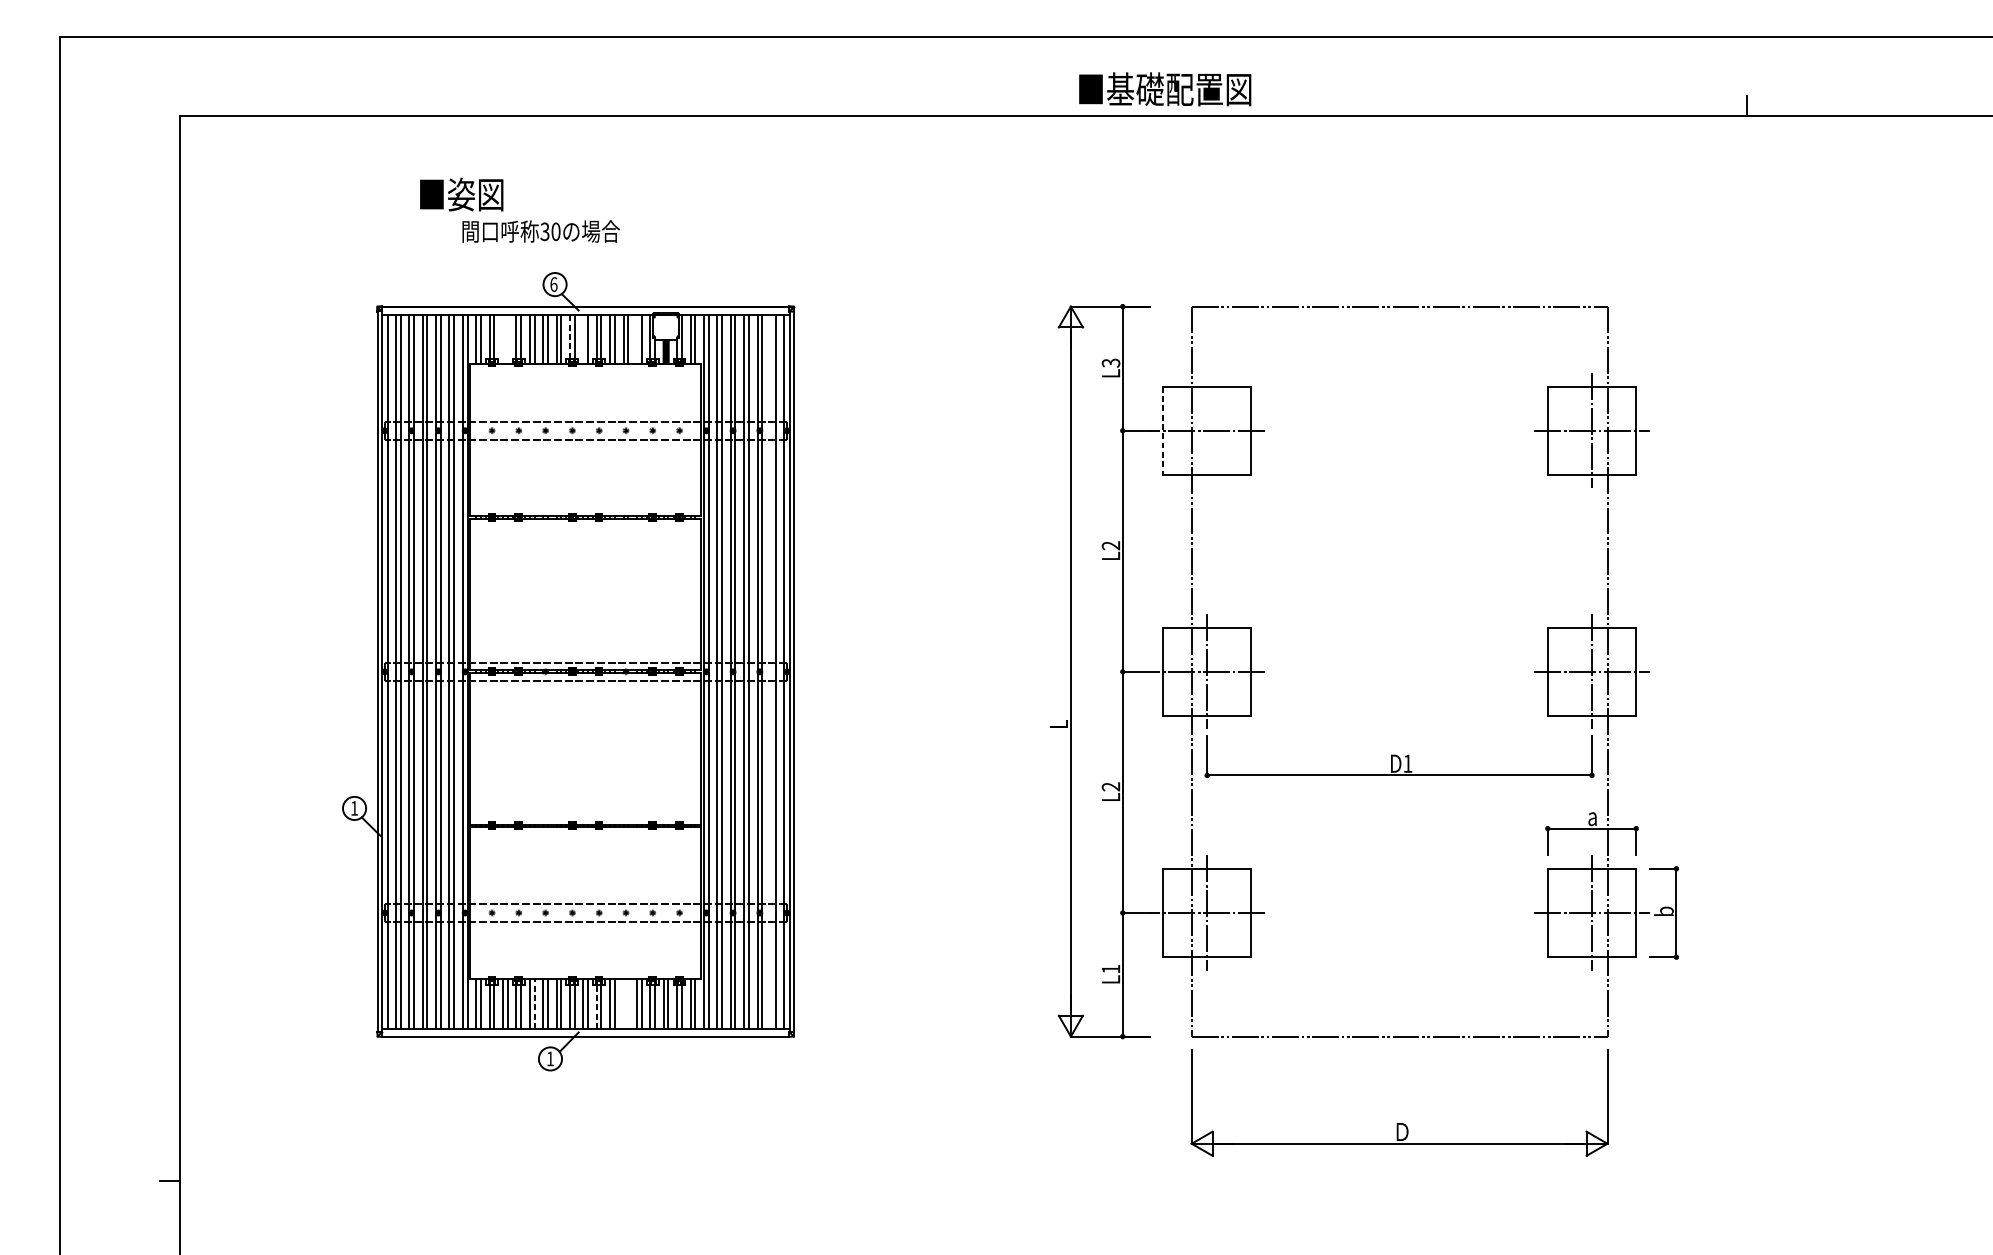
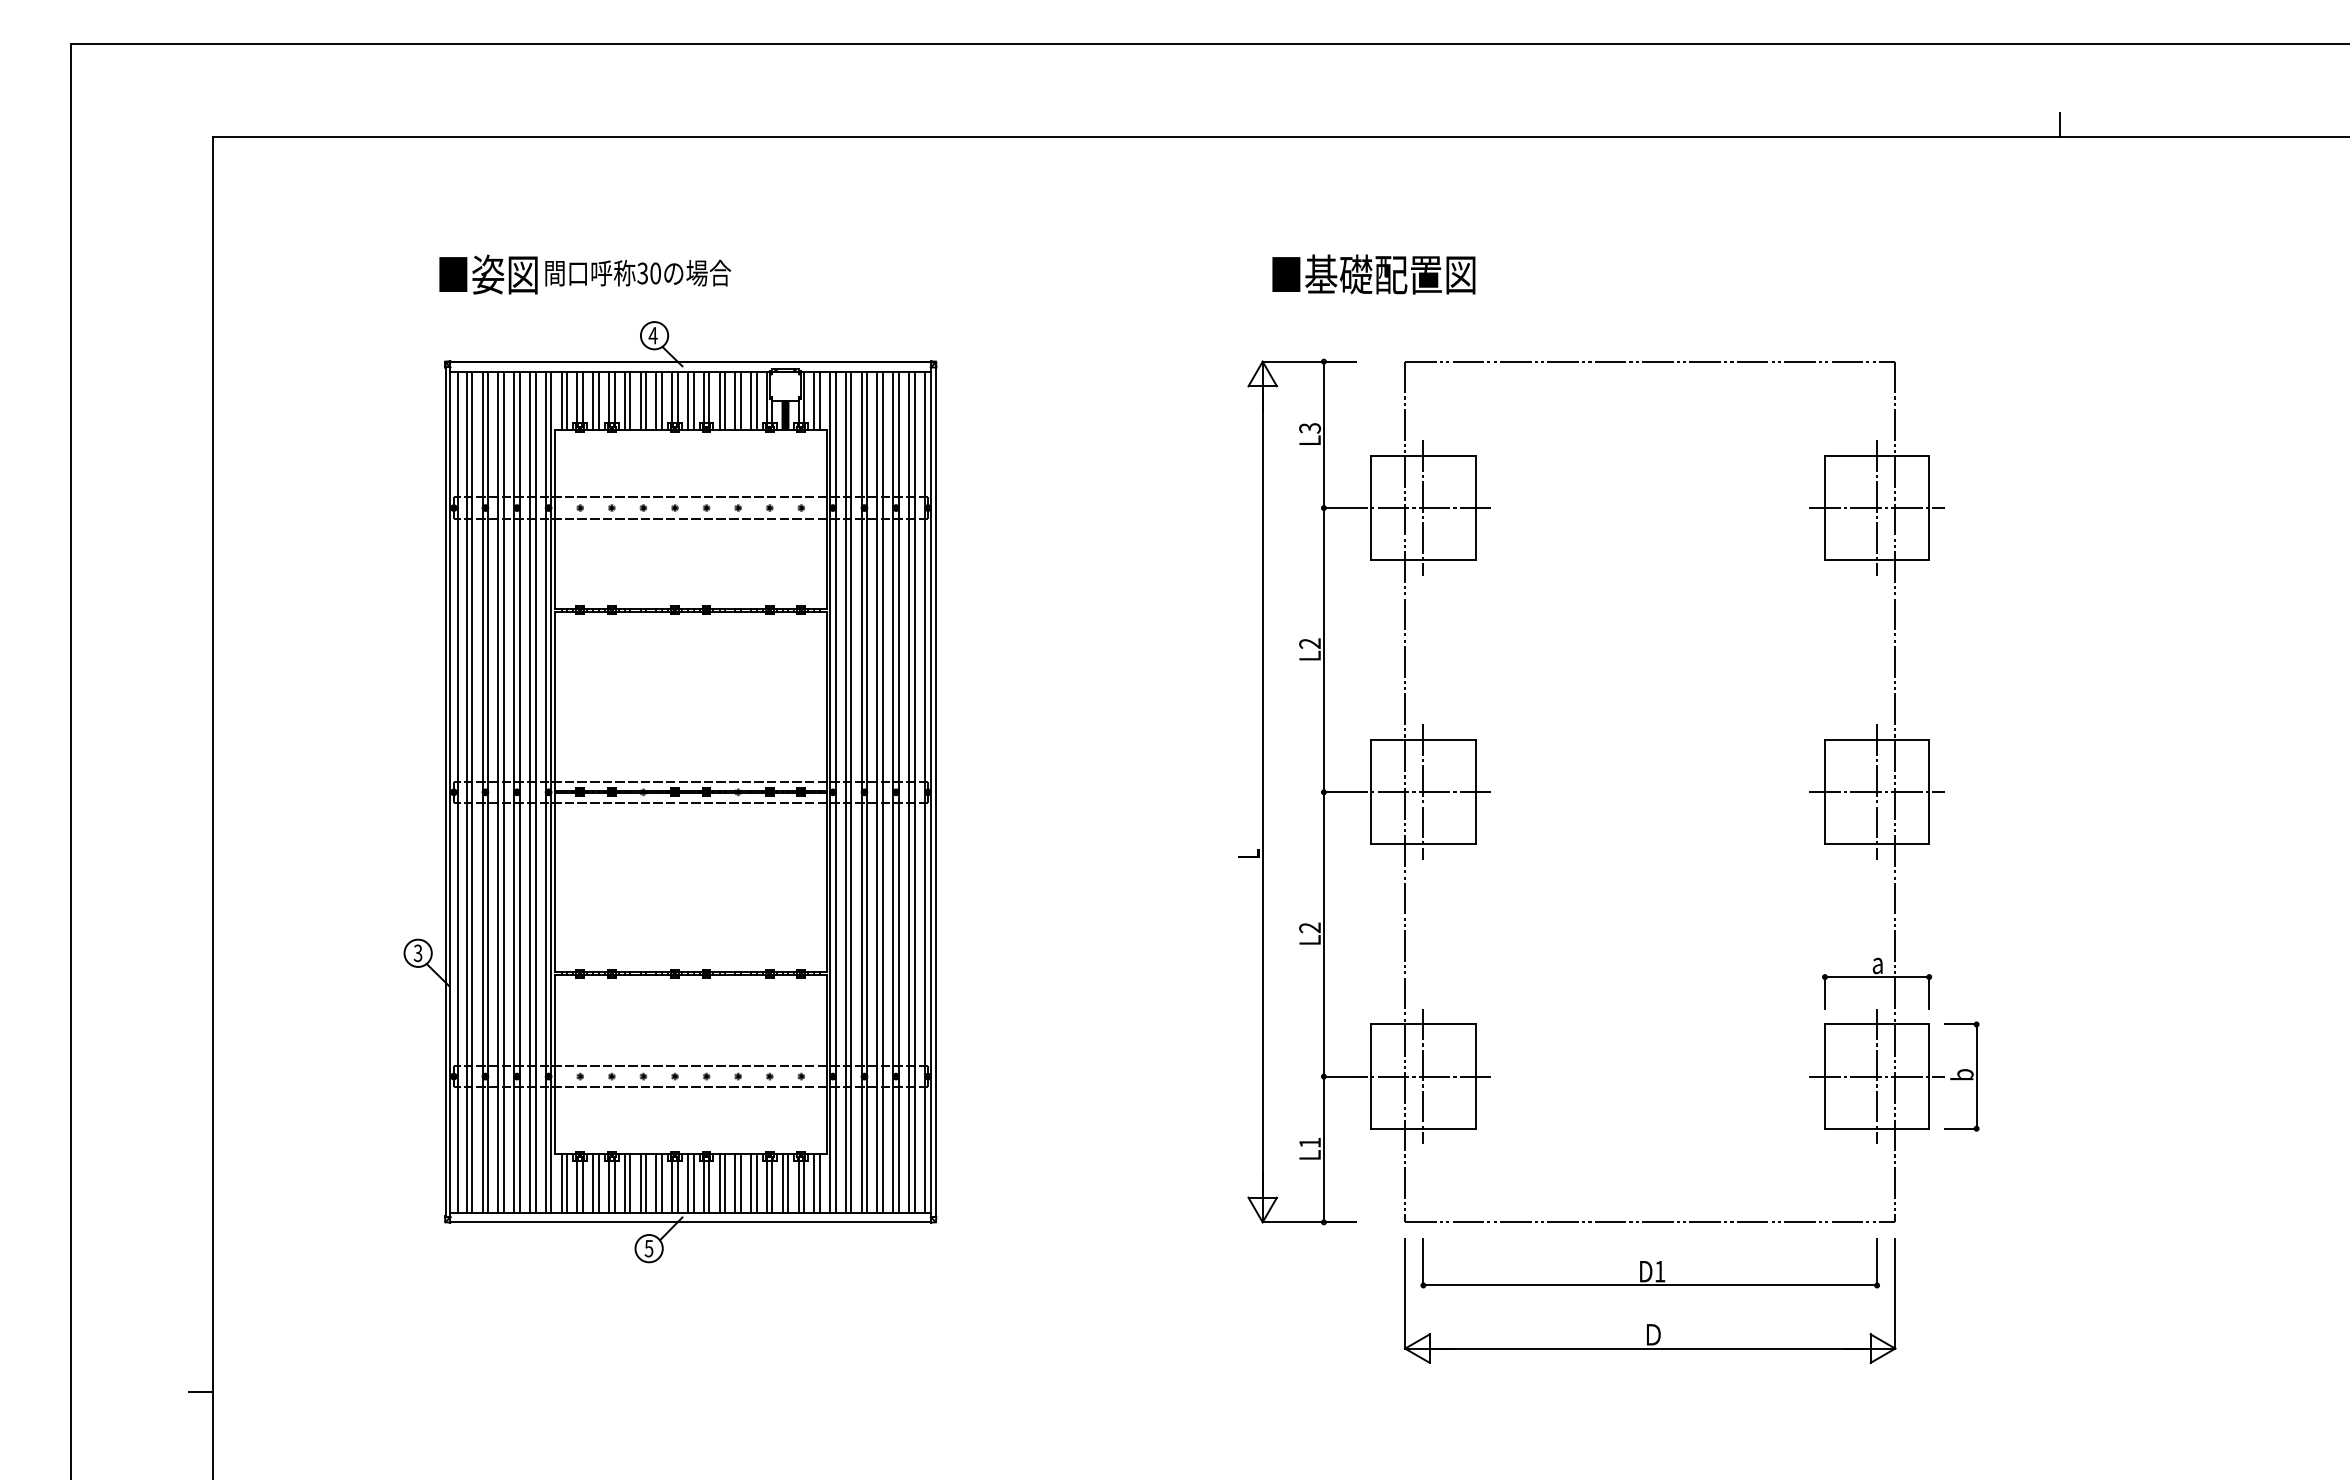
text: (1164, 89) -> (1373, 274), moved
text: (461, 194) -> (488, 274), moved
text: (553, 284) -> (652, 335), 6 -> 4
line: (570, 336) -> (672, 397), dashed -> solid
line: (503, 339) -> (593, 400), added
line: (507, 339) -> (598, 400), added
line: (583, 339) -> (687, 400), added
line: (637, 339) -> (751, 400), added
line: (1207, 430) -> (1423, 507), added
line: (1163, 431) -> (1371, 508), dashed -> solid
line: (771, 672) -> (909, 792), added
part: (1398, 756) -> (1649, 1263), moved
text: (353, 808) -> (417, 953), 1 -> 3
line: (534, 1003) -> (630, 1183), dashed -> solid
line: (623, 1003) -> (735, 1183), added
line: (627, 1003) -> (740, 1183), added
line: (596, 1006) -> (703, 1186), dashed -> solid
text: (549, 1058) -> (648, 1248), 1 -> 5

